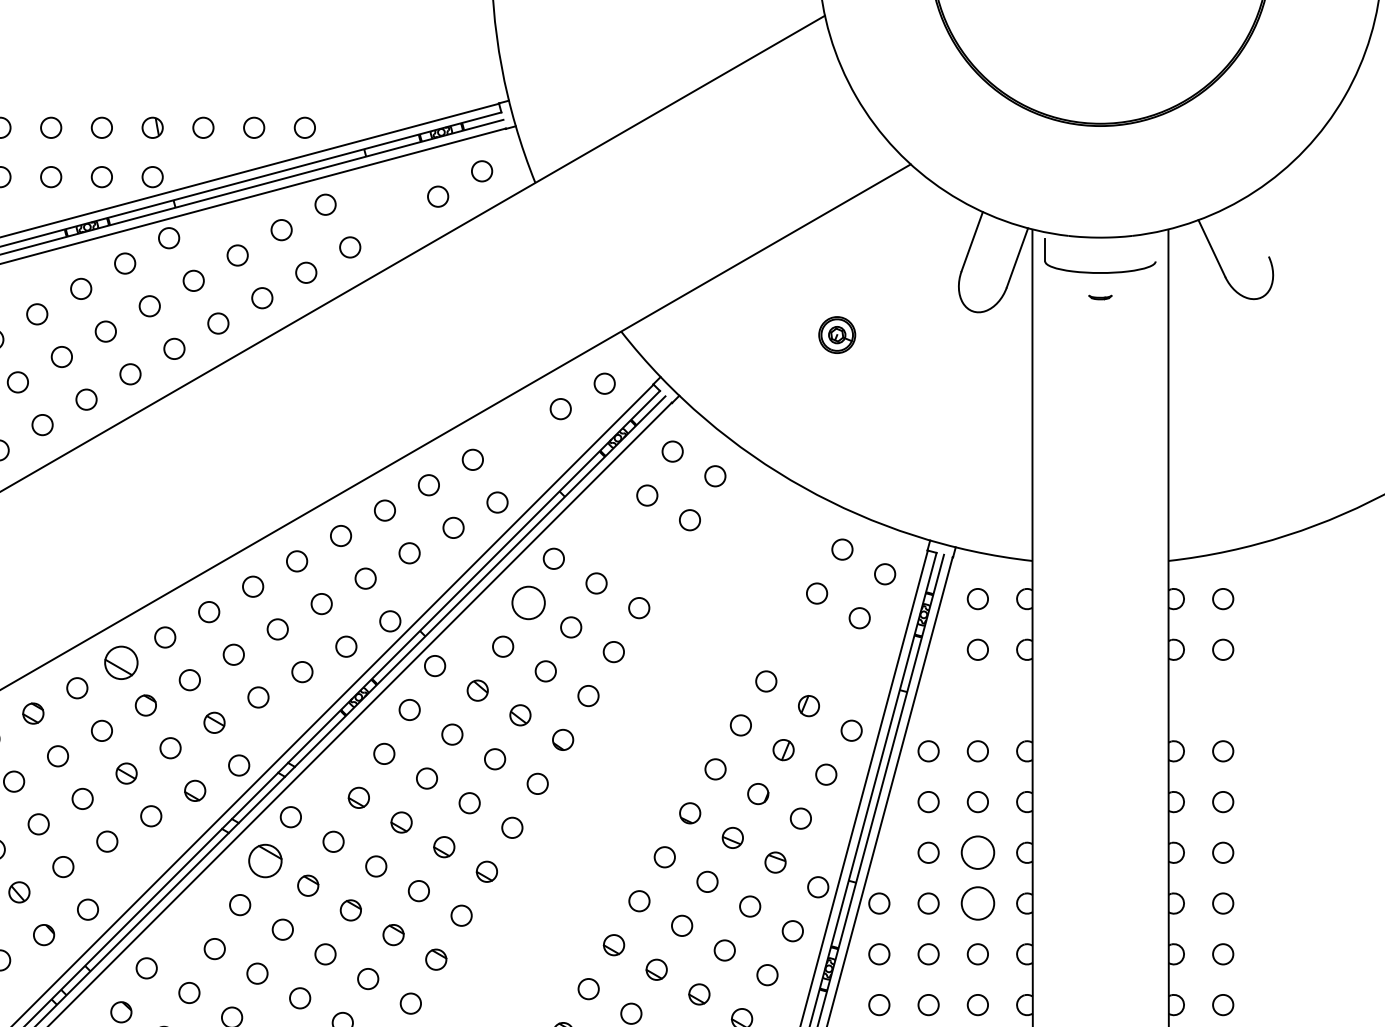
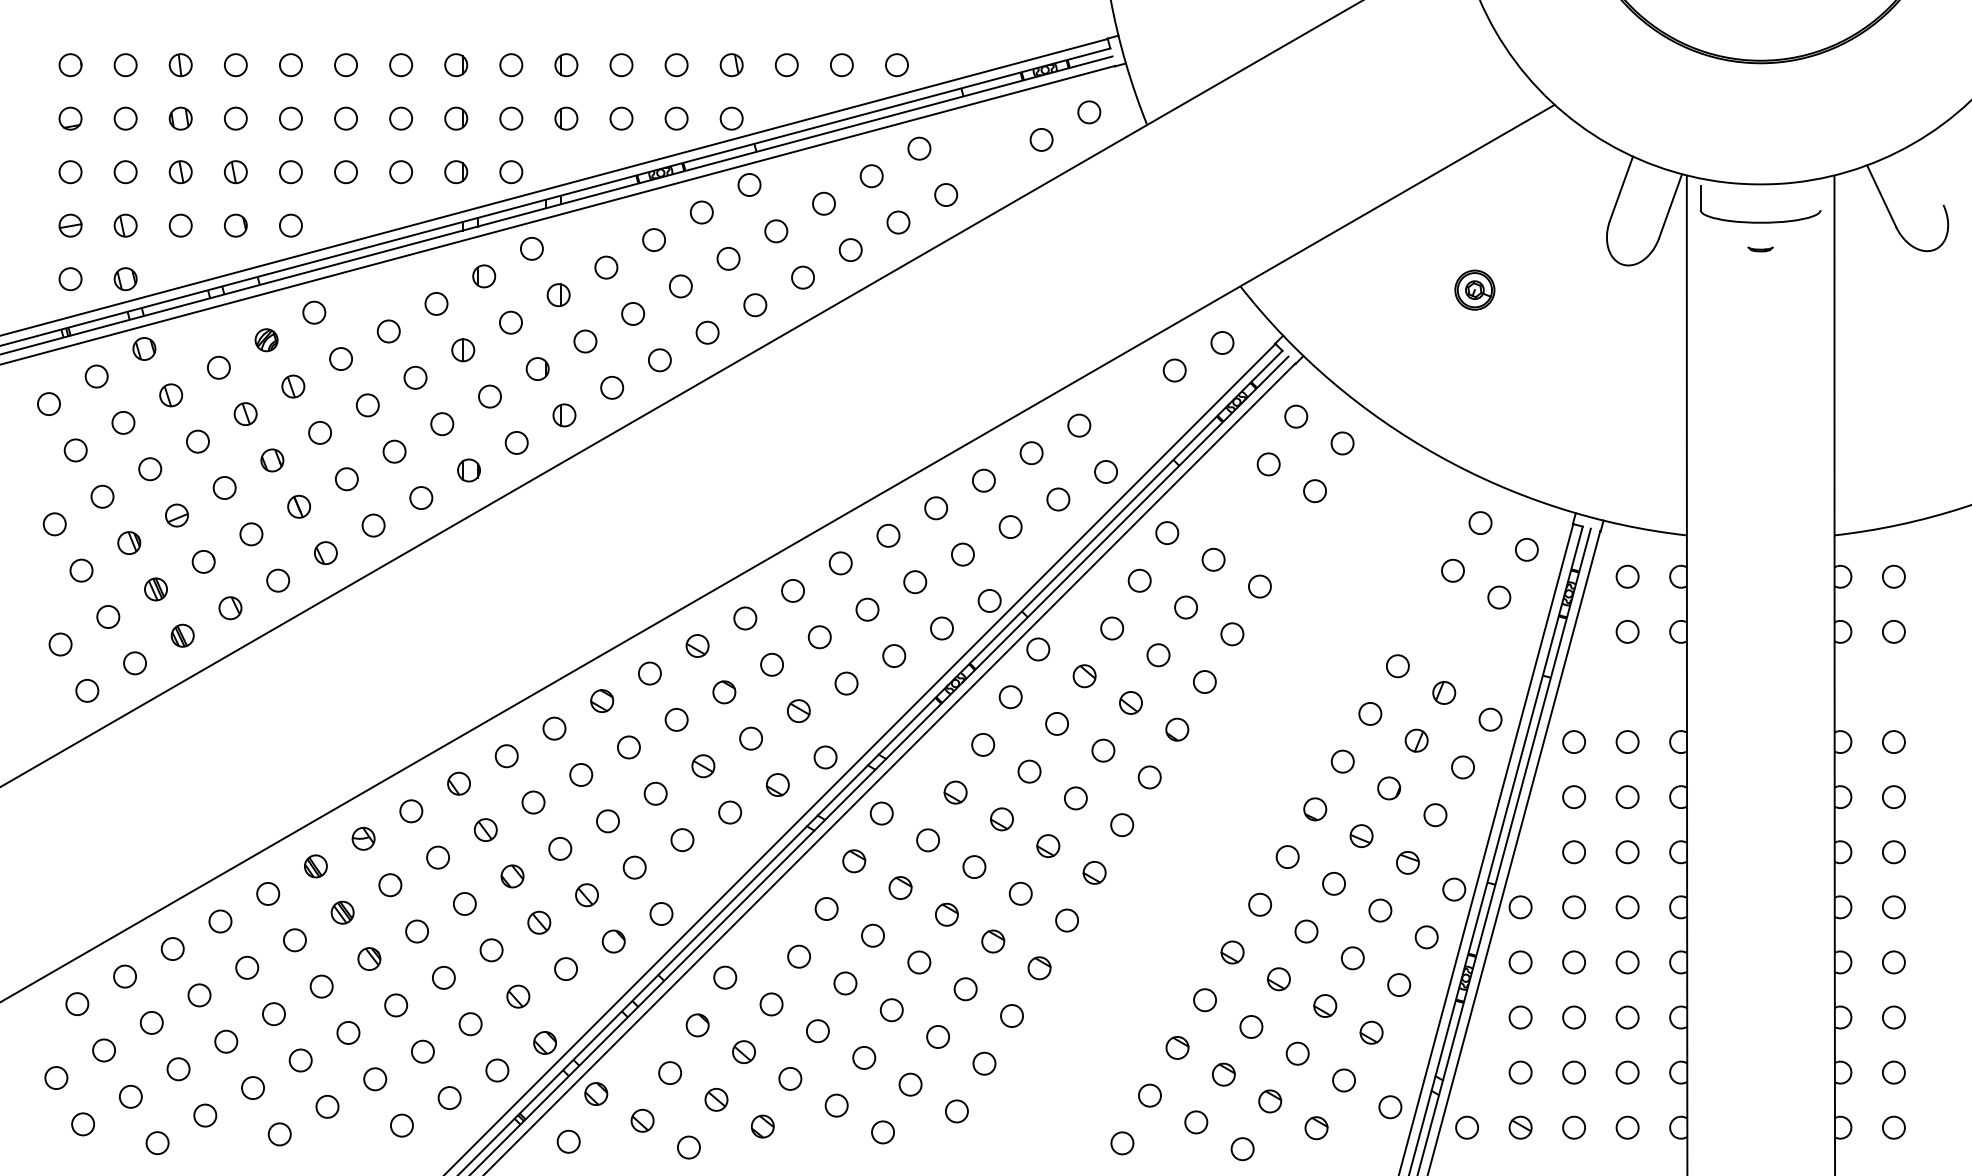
circle: (528, 602) -> (1139, 580), size x0.62
part: (121, 662) -> (697, 645), size x0.62
circle: (977, 853) -> (1627, 852), size x0.62
part: (265, 861) -> (854, 861), size x0.62
circle: (977, 903) -> (1627, 907), size x0.62

